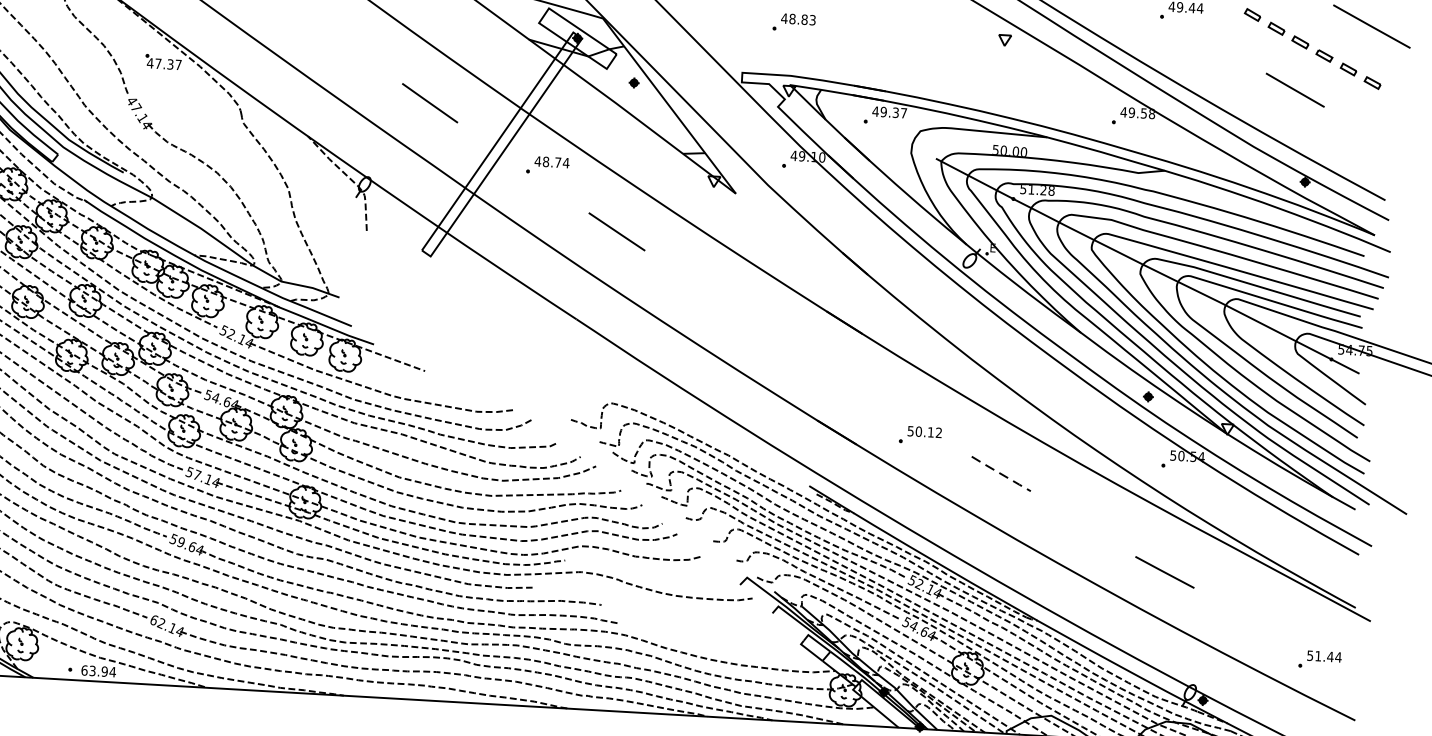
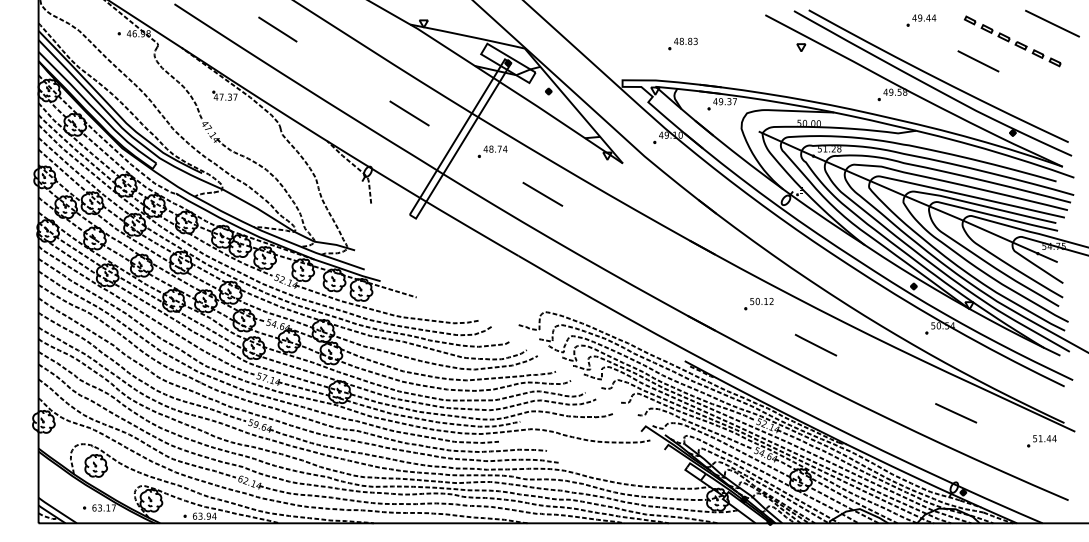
part: (793, 22) -> (682, 43), moved
line: (1295, 90) -> (978, 61), moved
part: (919, 436) -> (758, 304), moved
line: (1001, 474) -> (816, 345), dashed -> solid
line: (1165, 572) -> (956, 413), moved
part: (1319, 660) -> (1041, 441), moved

